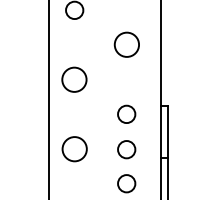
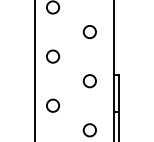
circle: (126, 45) -> (89, 32), size x0.71
circle: (75, 79) -> (53, 56), size x0.71
circle: (73, 148) -> (52, 105), size x0.71
circle: (126, 150) -> (89, 106), removed

